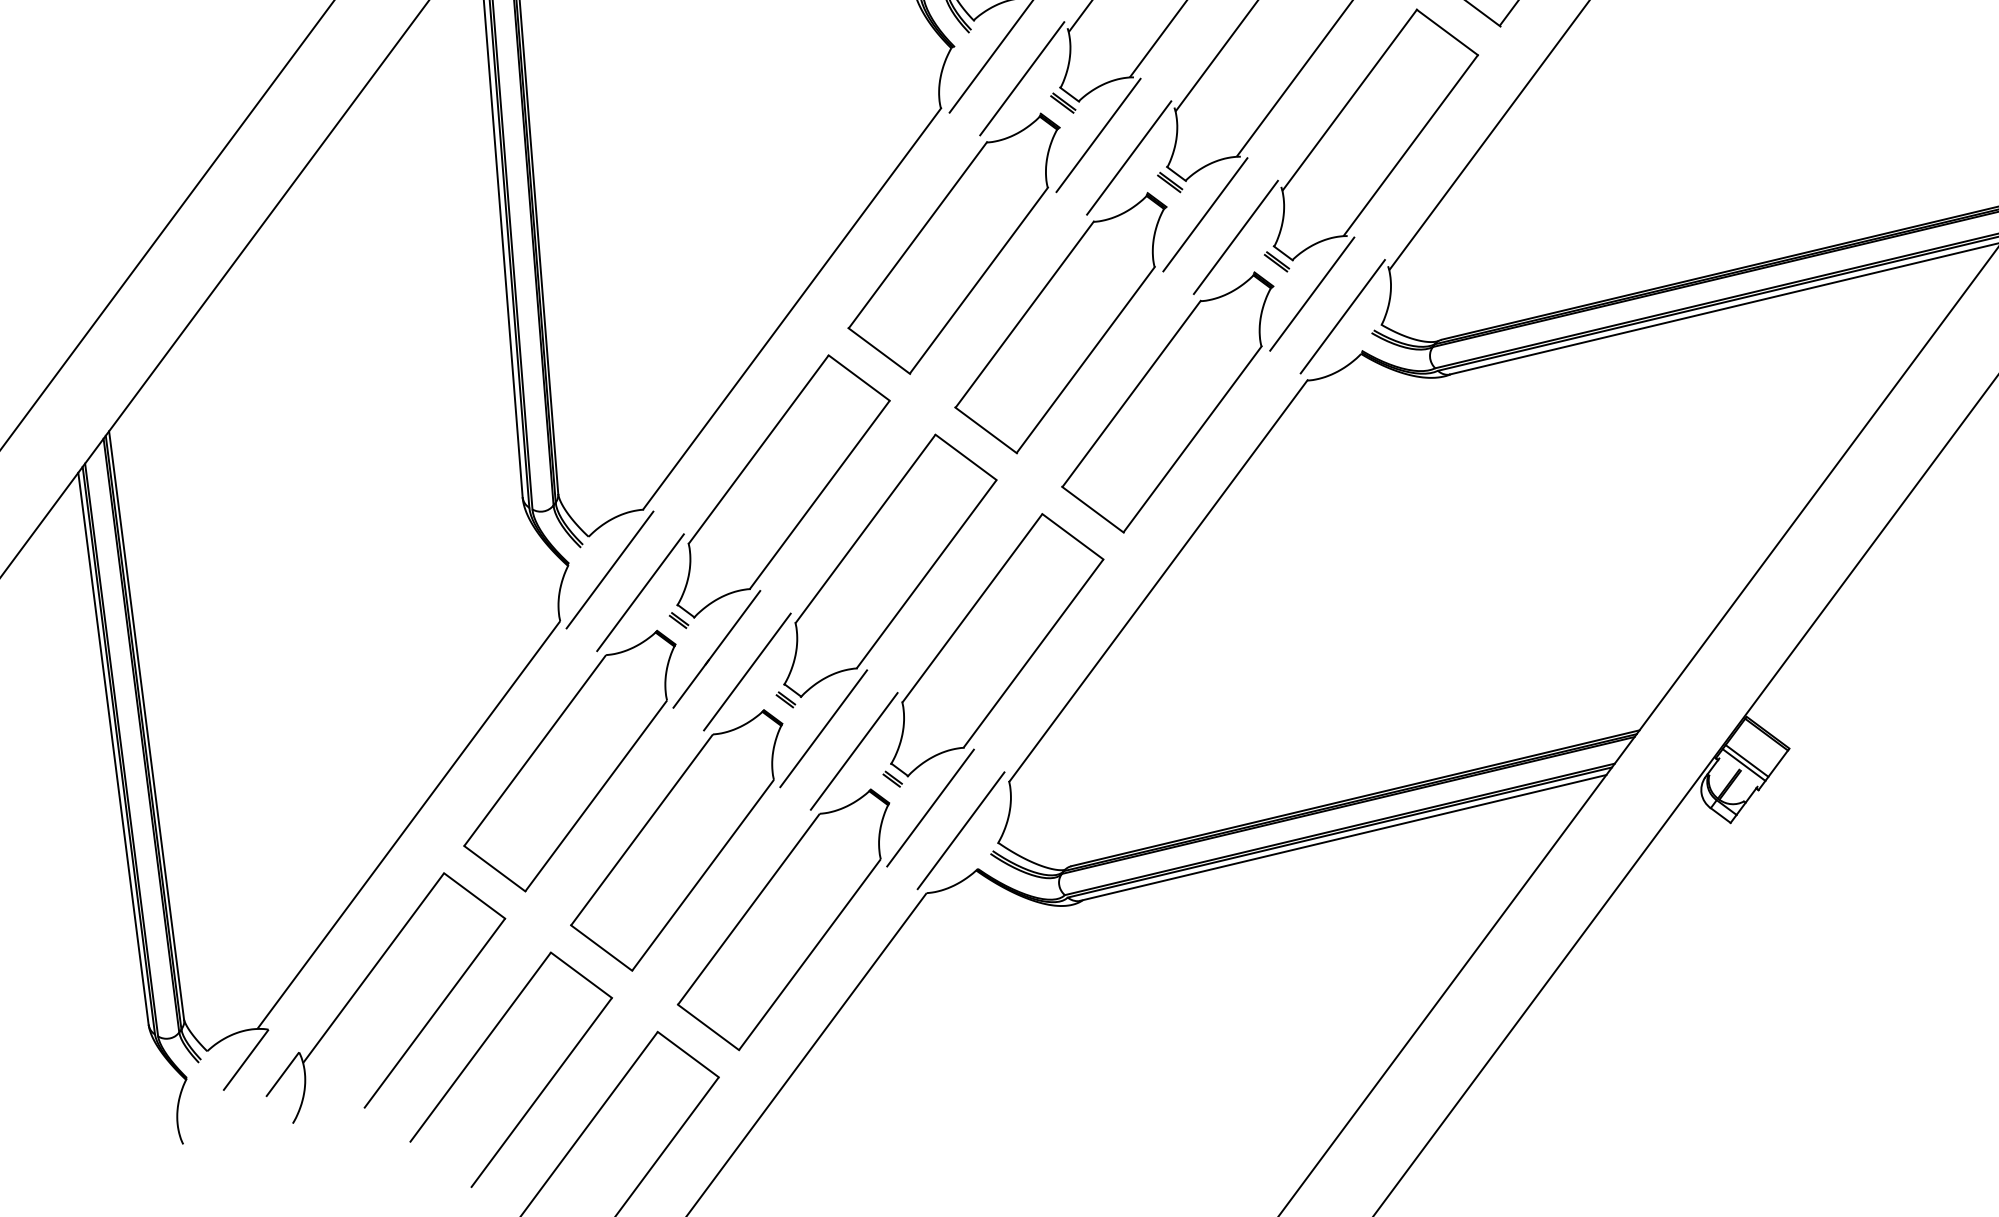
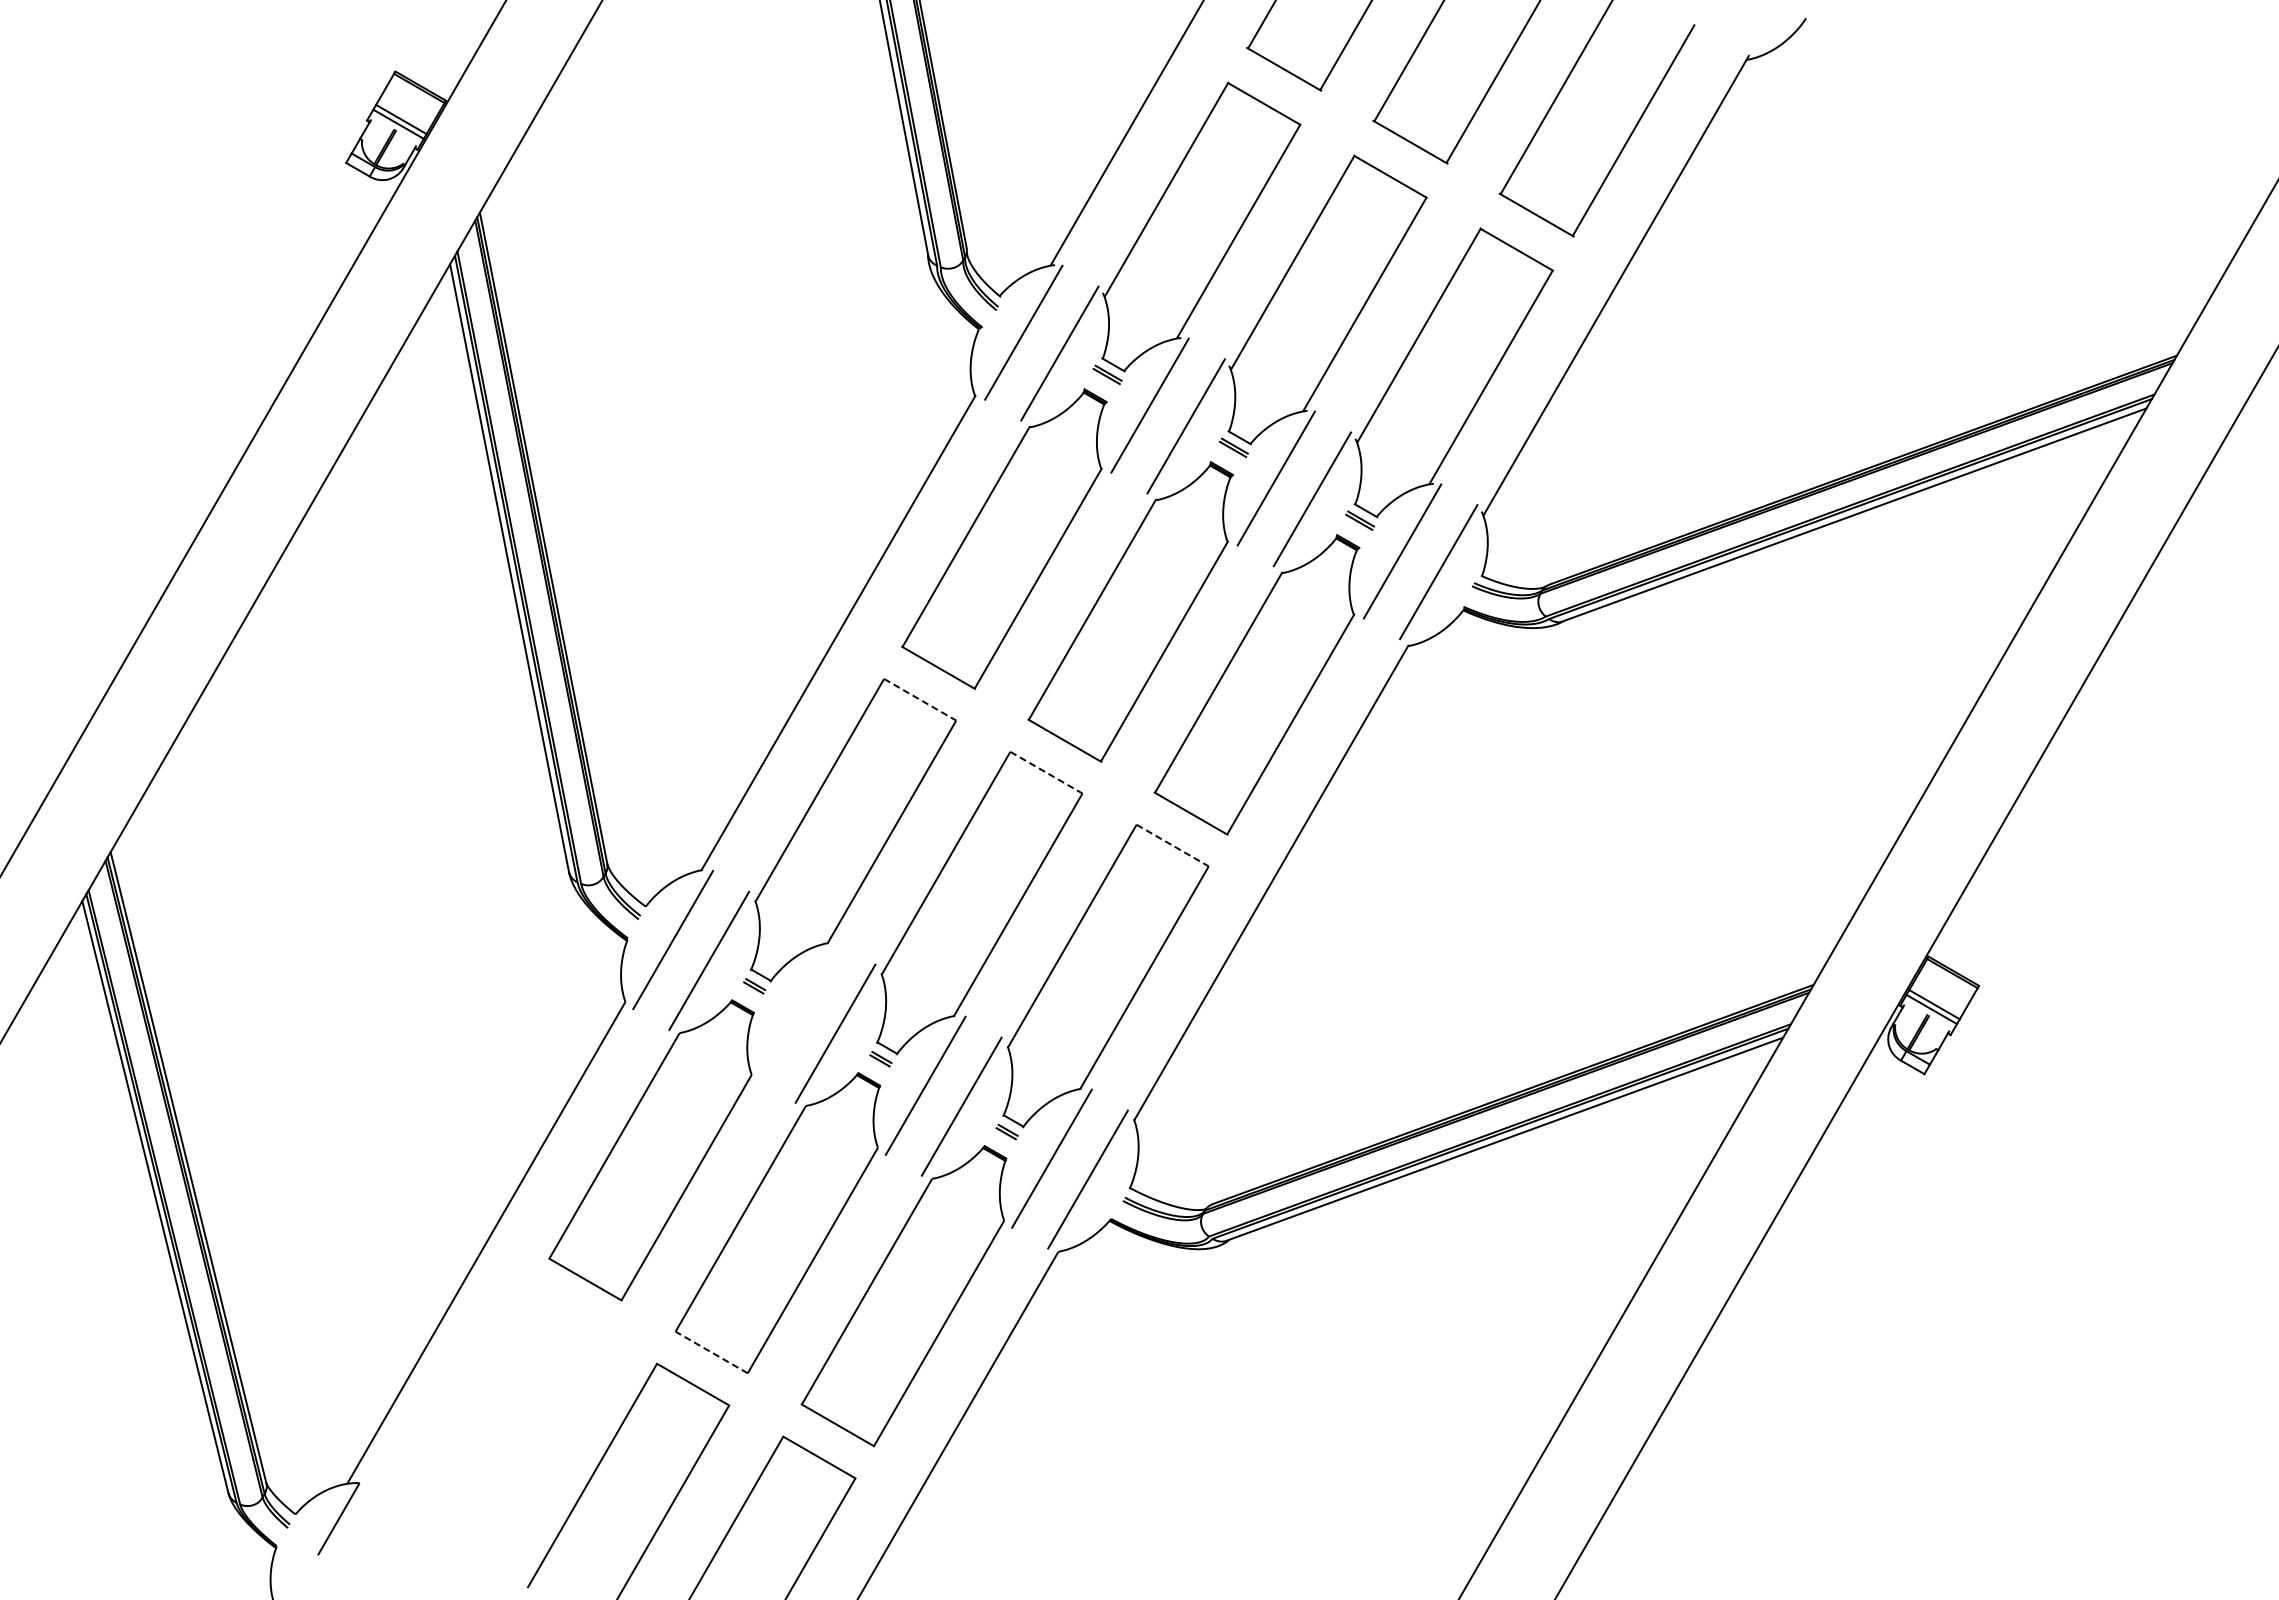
line: (859, 377) -> (920, 699), solid -> dashed
line: (966, 457) -> (1046, 772), solid -> dashed
line: (1072, 536) -> (1172, 845), solid -> dashed
line: (716, 648) -> (799, 1012), removed
line: (601, 948) -> (711, 1352), solid -> dashed
part: (364, 983) -> (457, 1420), removed

